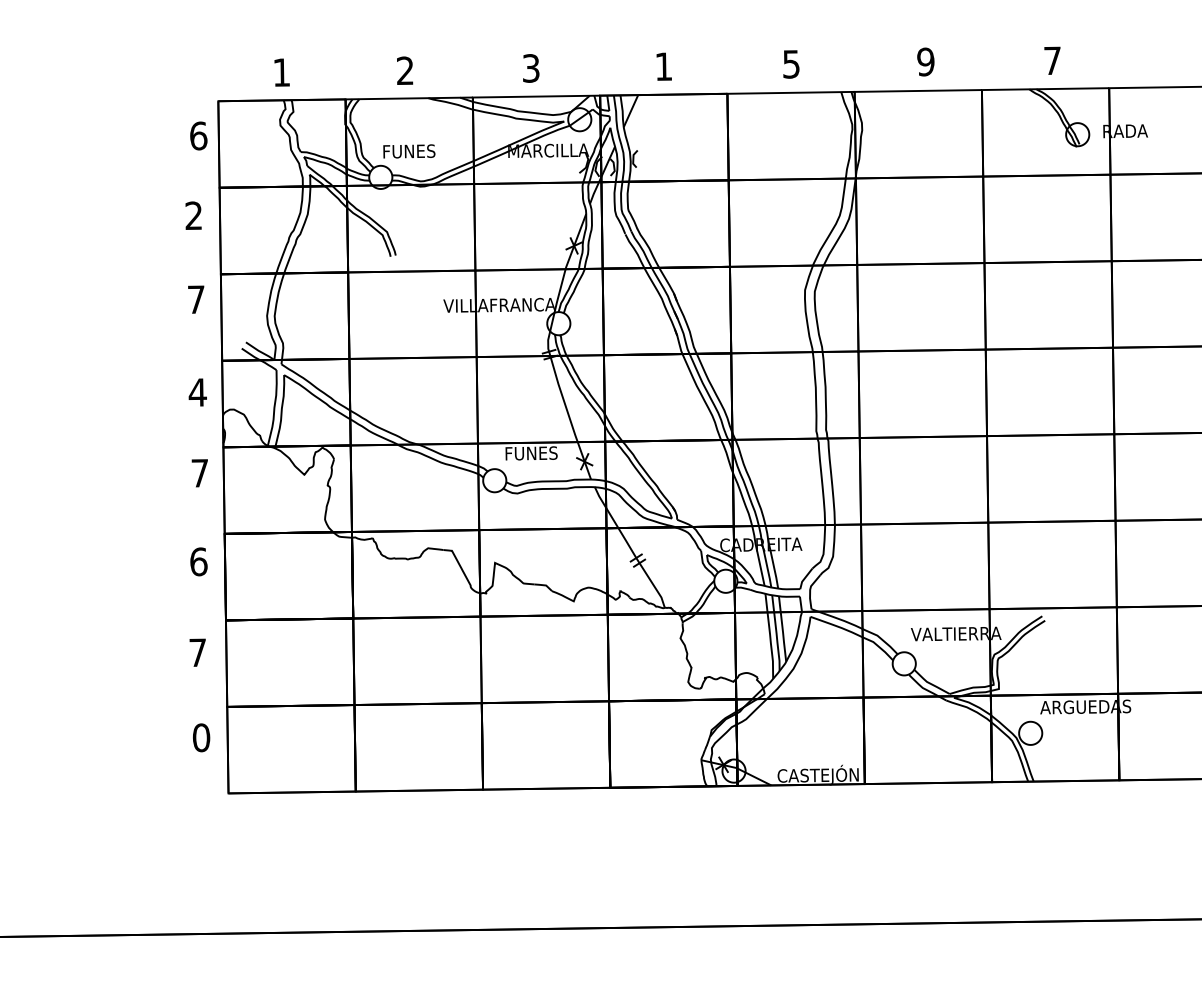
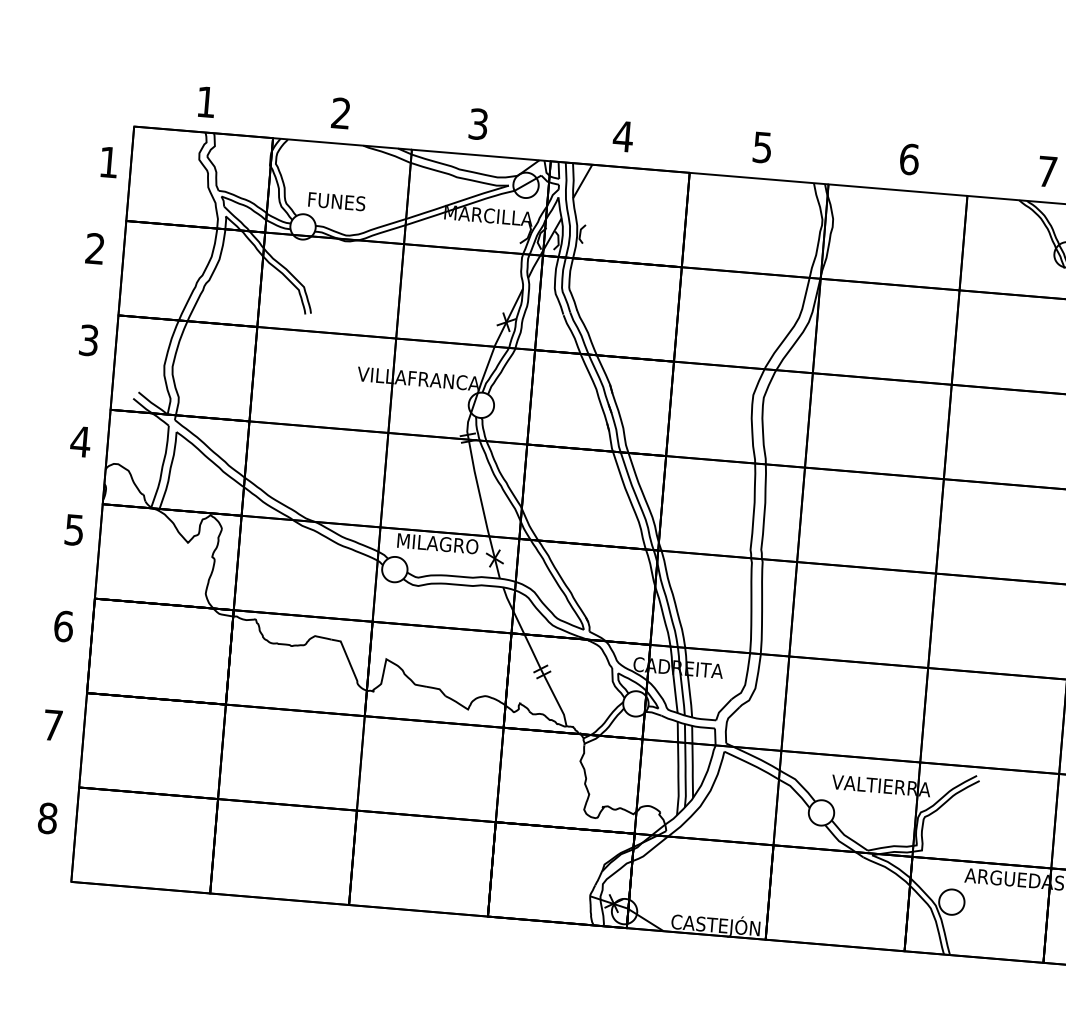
text: (925, 61) -> (908, 158), 9 -> 6
text: (663, 66) -> (622, 136), 1 -> 4
text: (198, 135) -> (108, 161), 6 -> 1
text: (196, 299) -> (89, 340), 7 -> 3
text: (531, 453) -> (437, 543), FUNES -> MILAGRO
text: (199, 473) -> (73, 530), 7 -> 5
text: (201, 738) -> (47, 819), 0 -> 8

